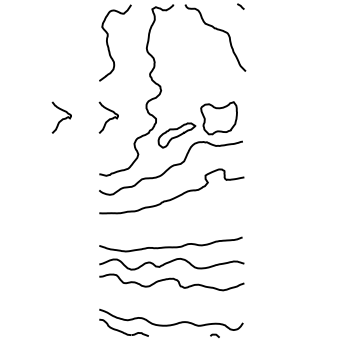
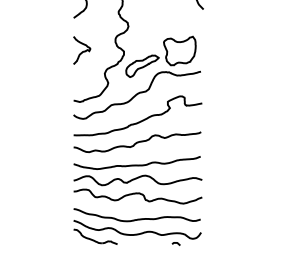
curve: (62, 118) -> (41, 51), removed
curve: (171, 221) -> (137, 142), added
curve: (170, 307) -> (136, 218), added

